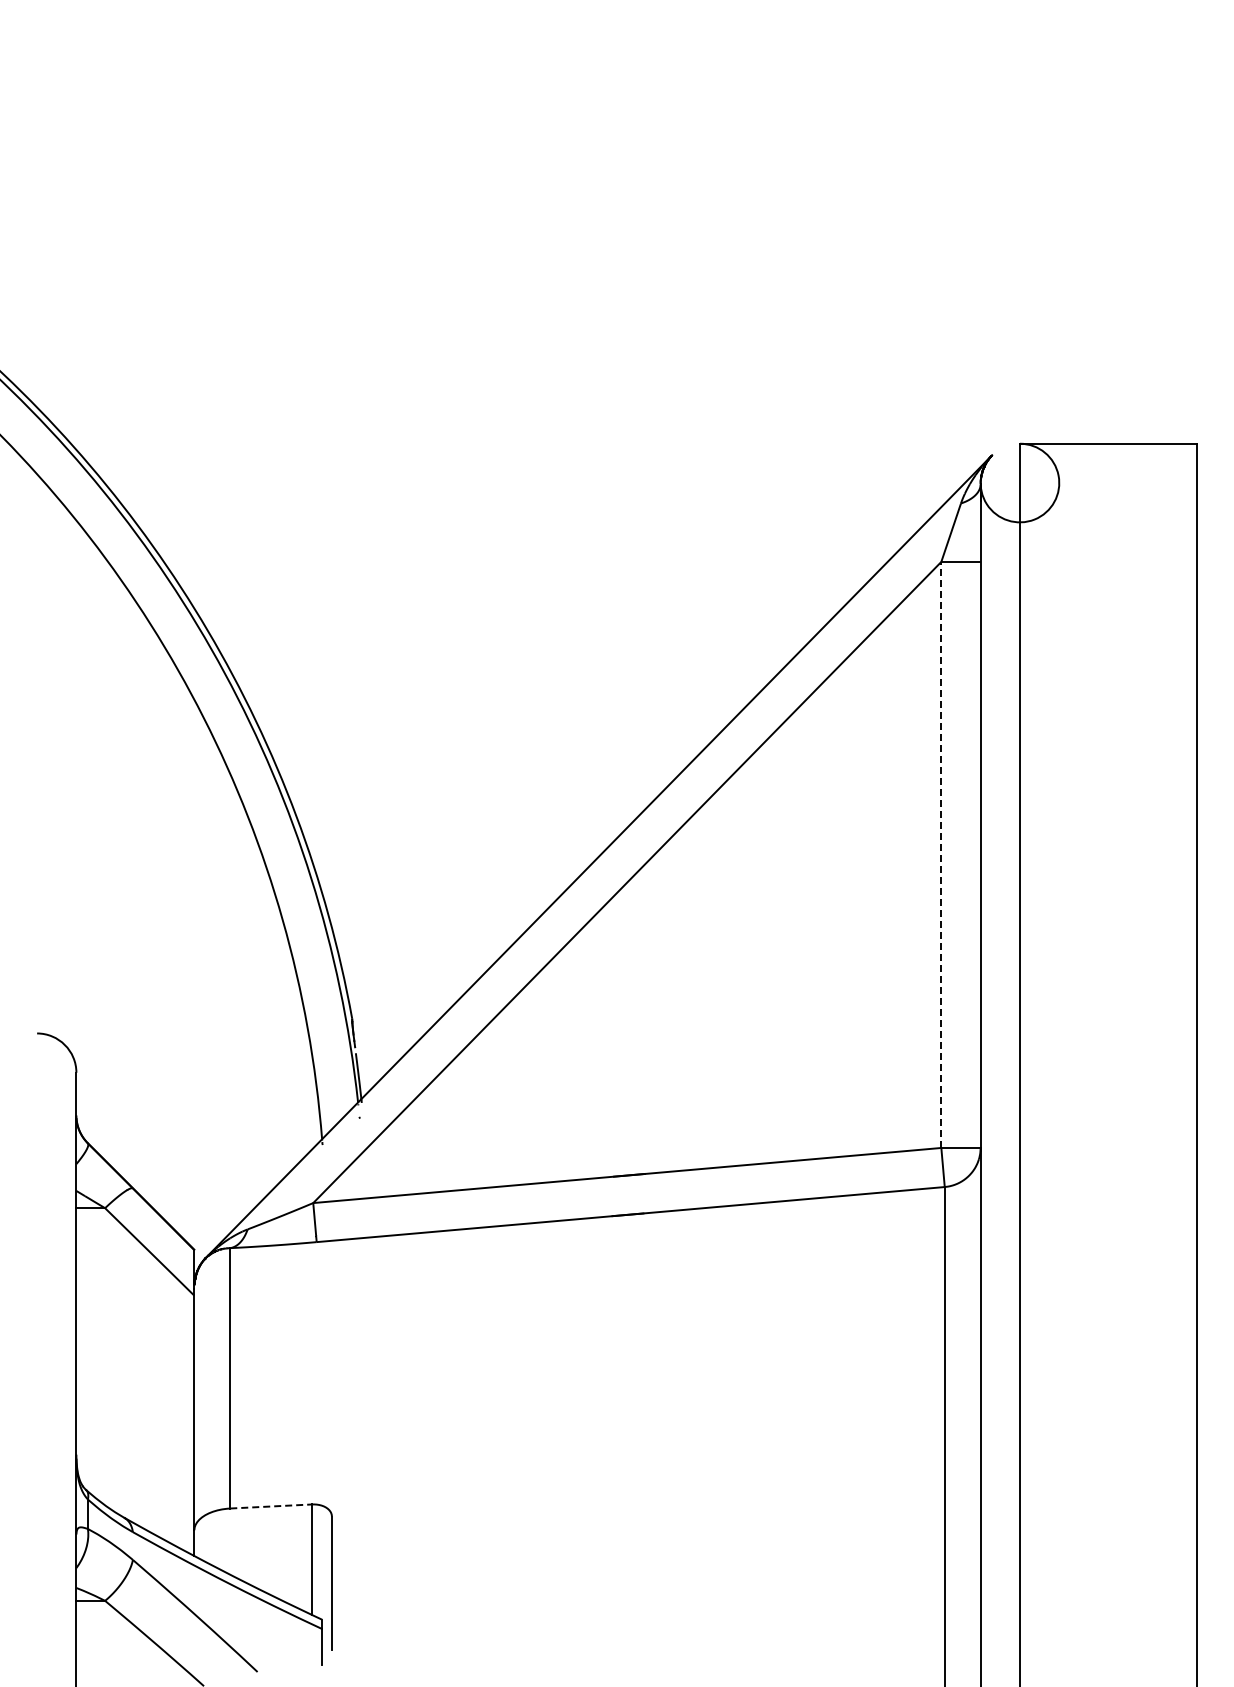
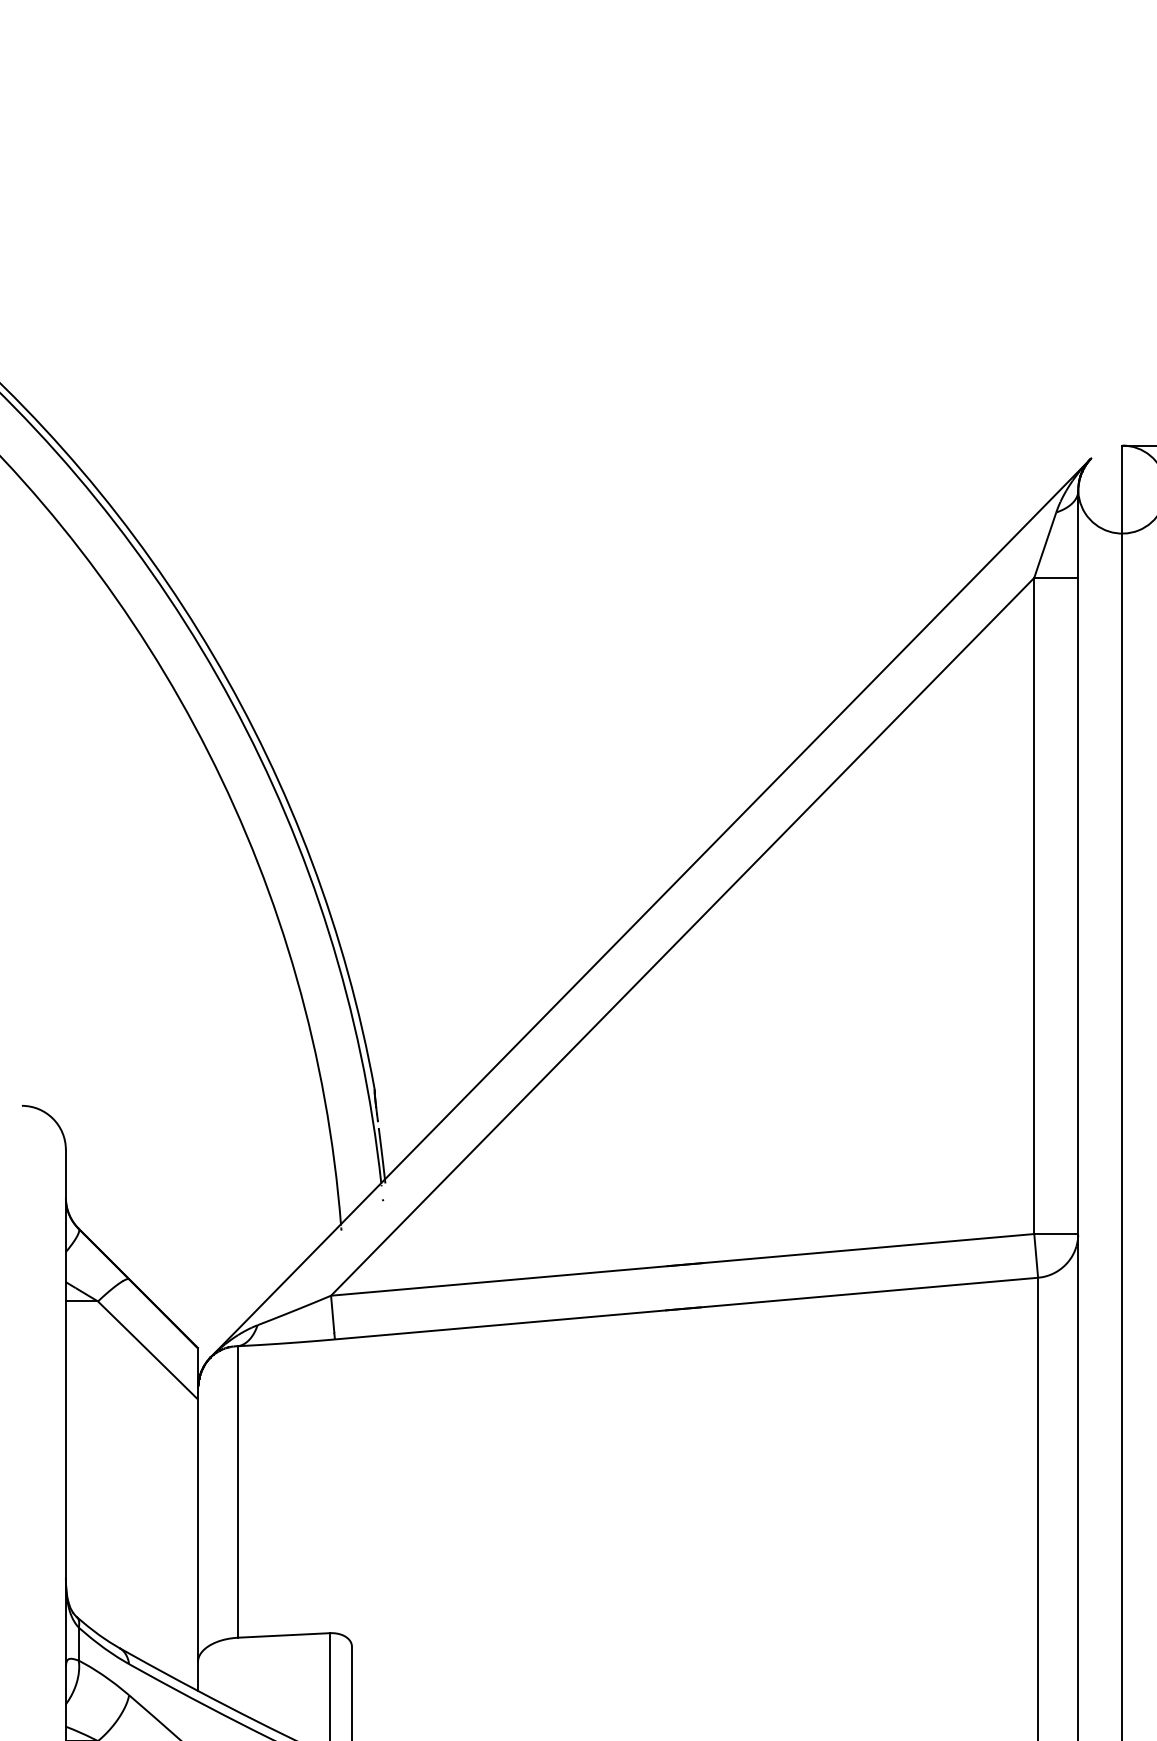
line: (941, 854) -> (1034, 905), dashed -> solid
line: (271, 1506) -> (284, 1635), dashed -> solid

